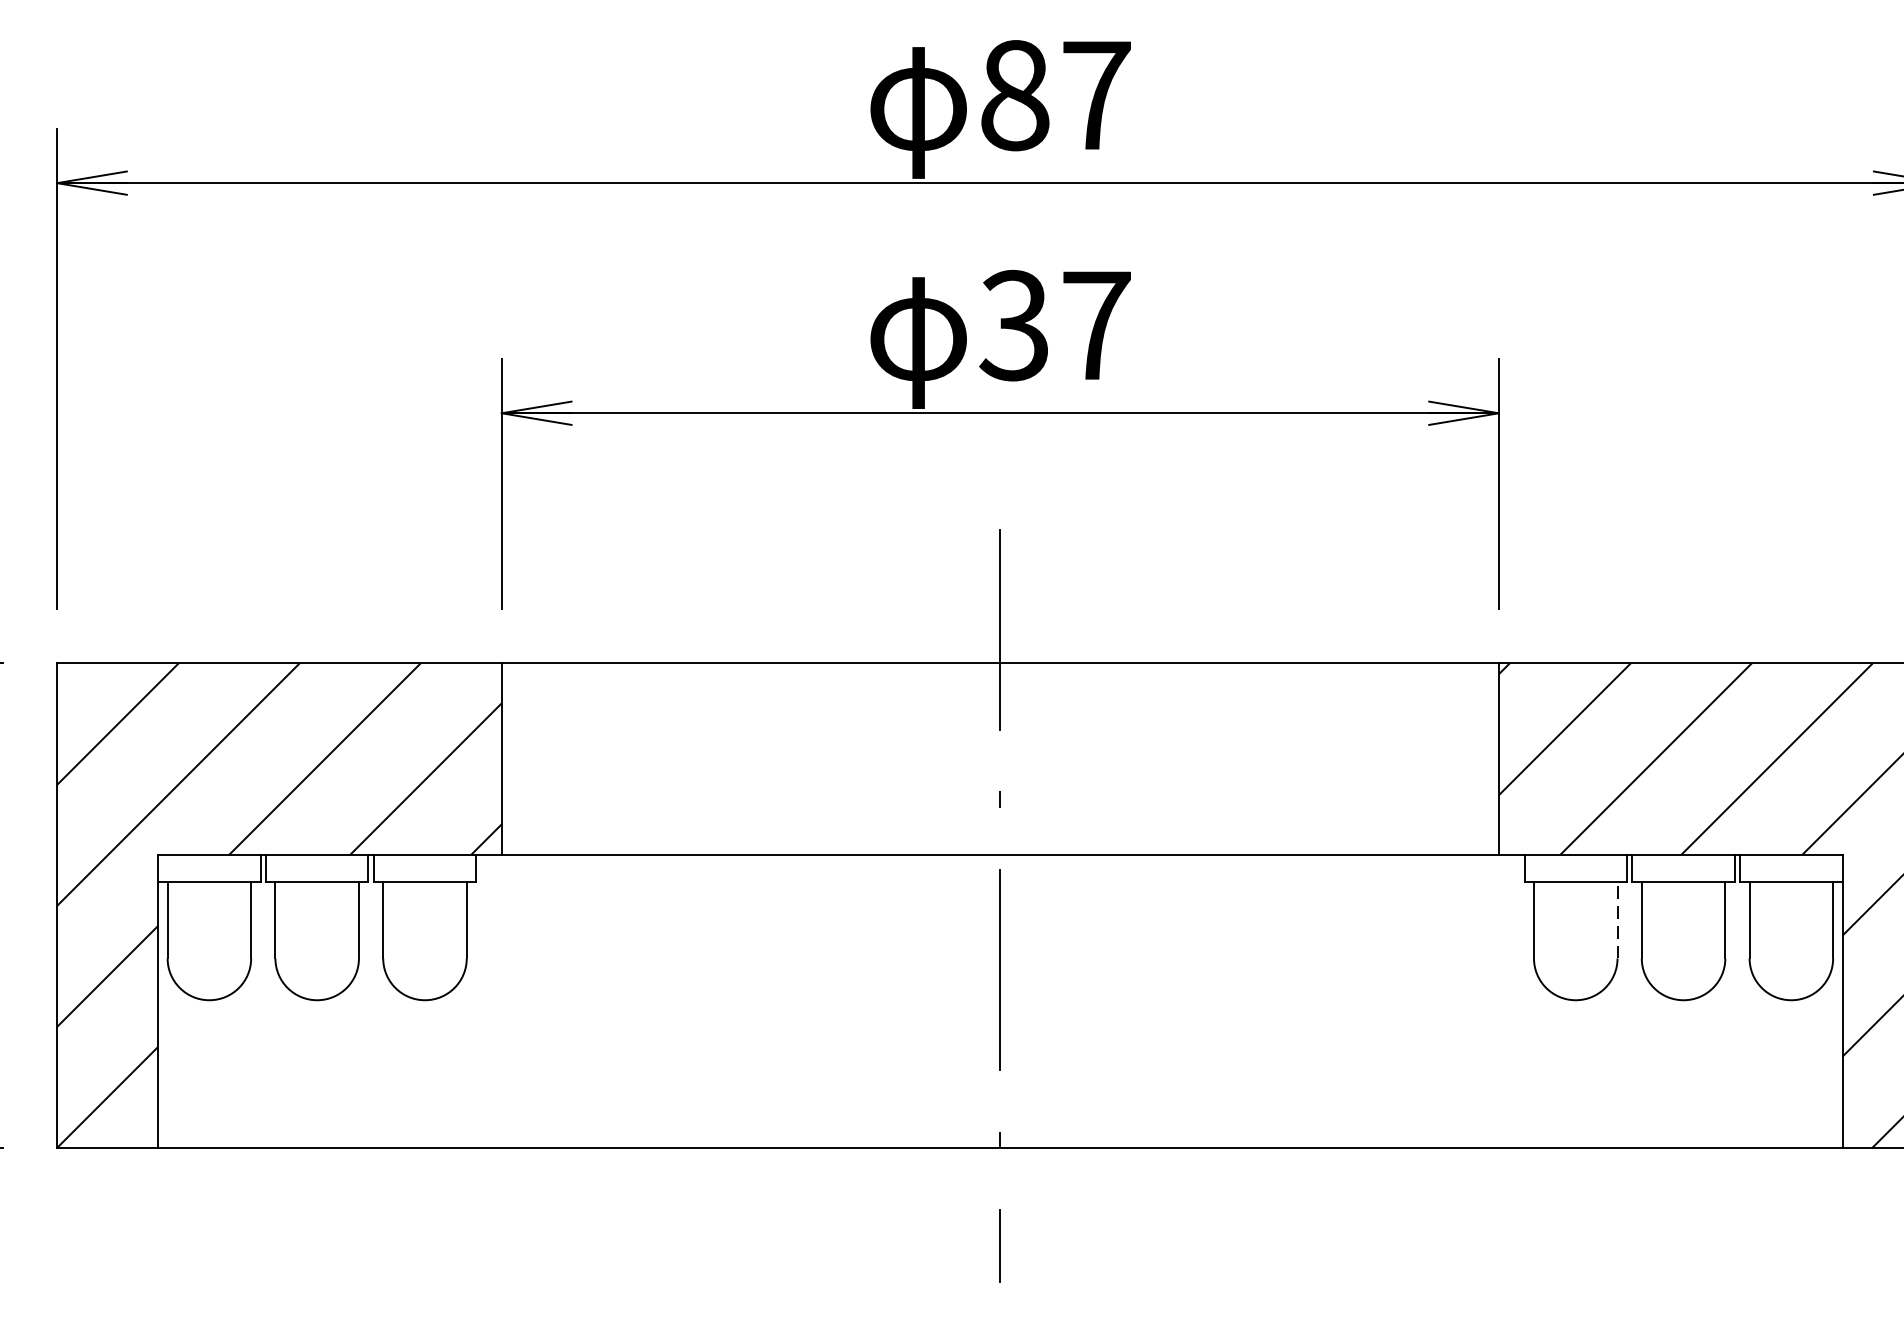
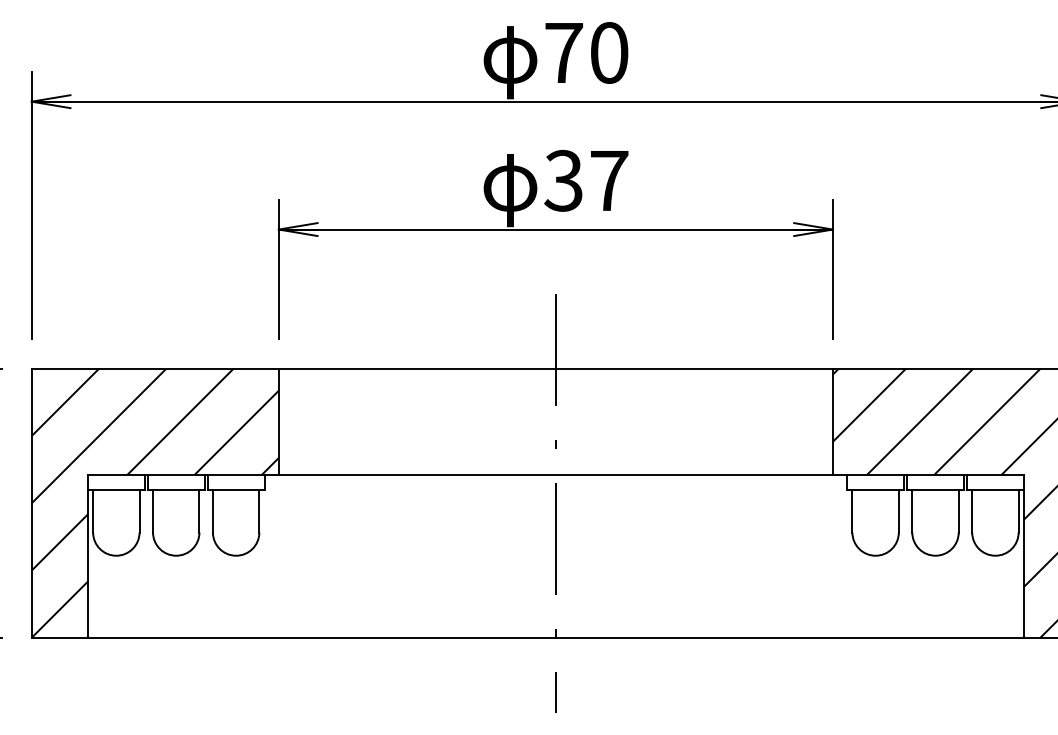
text: (1055, 94) -> (586, 52), 87 -> 70
line: (1616, 918) -> (898, 510), dashed -> solid

